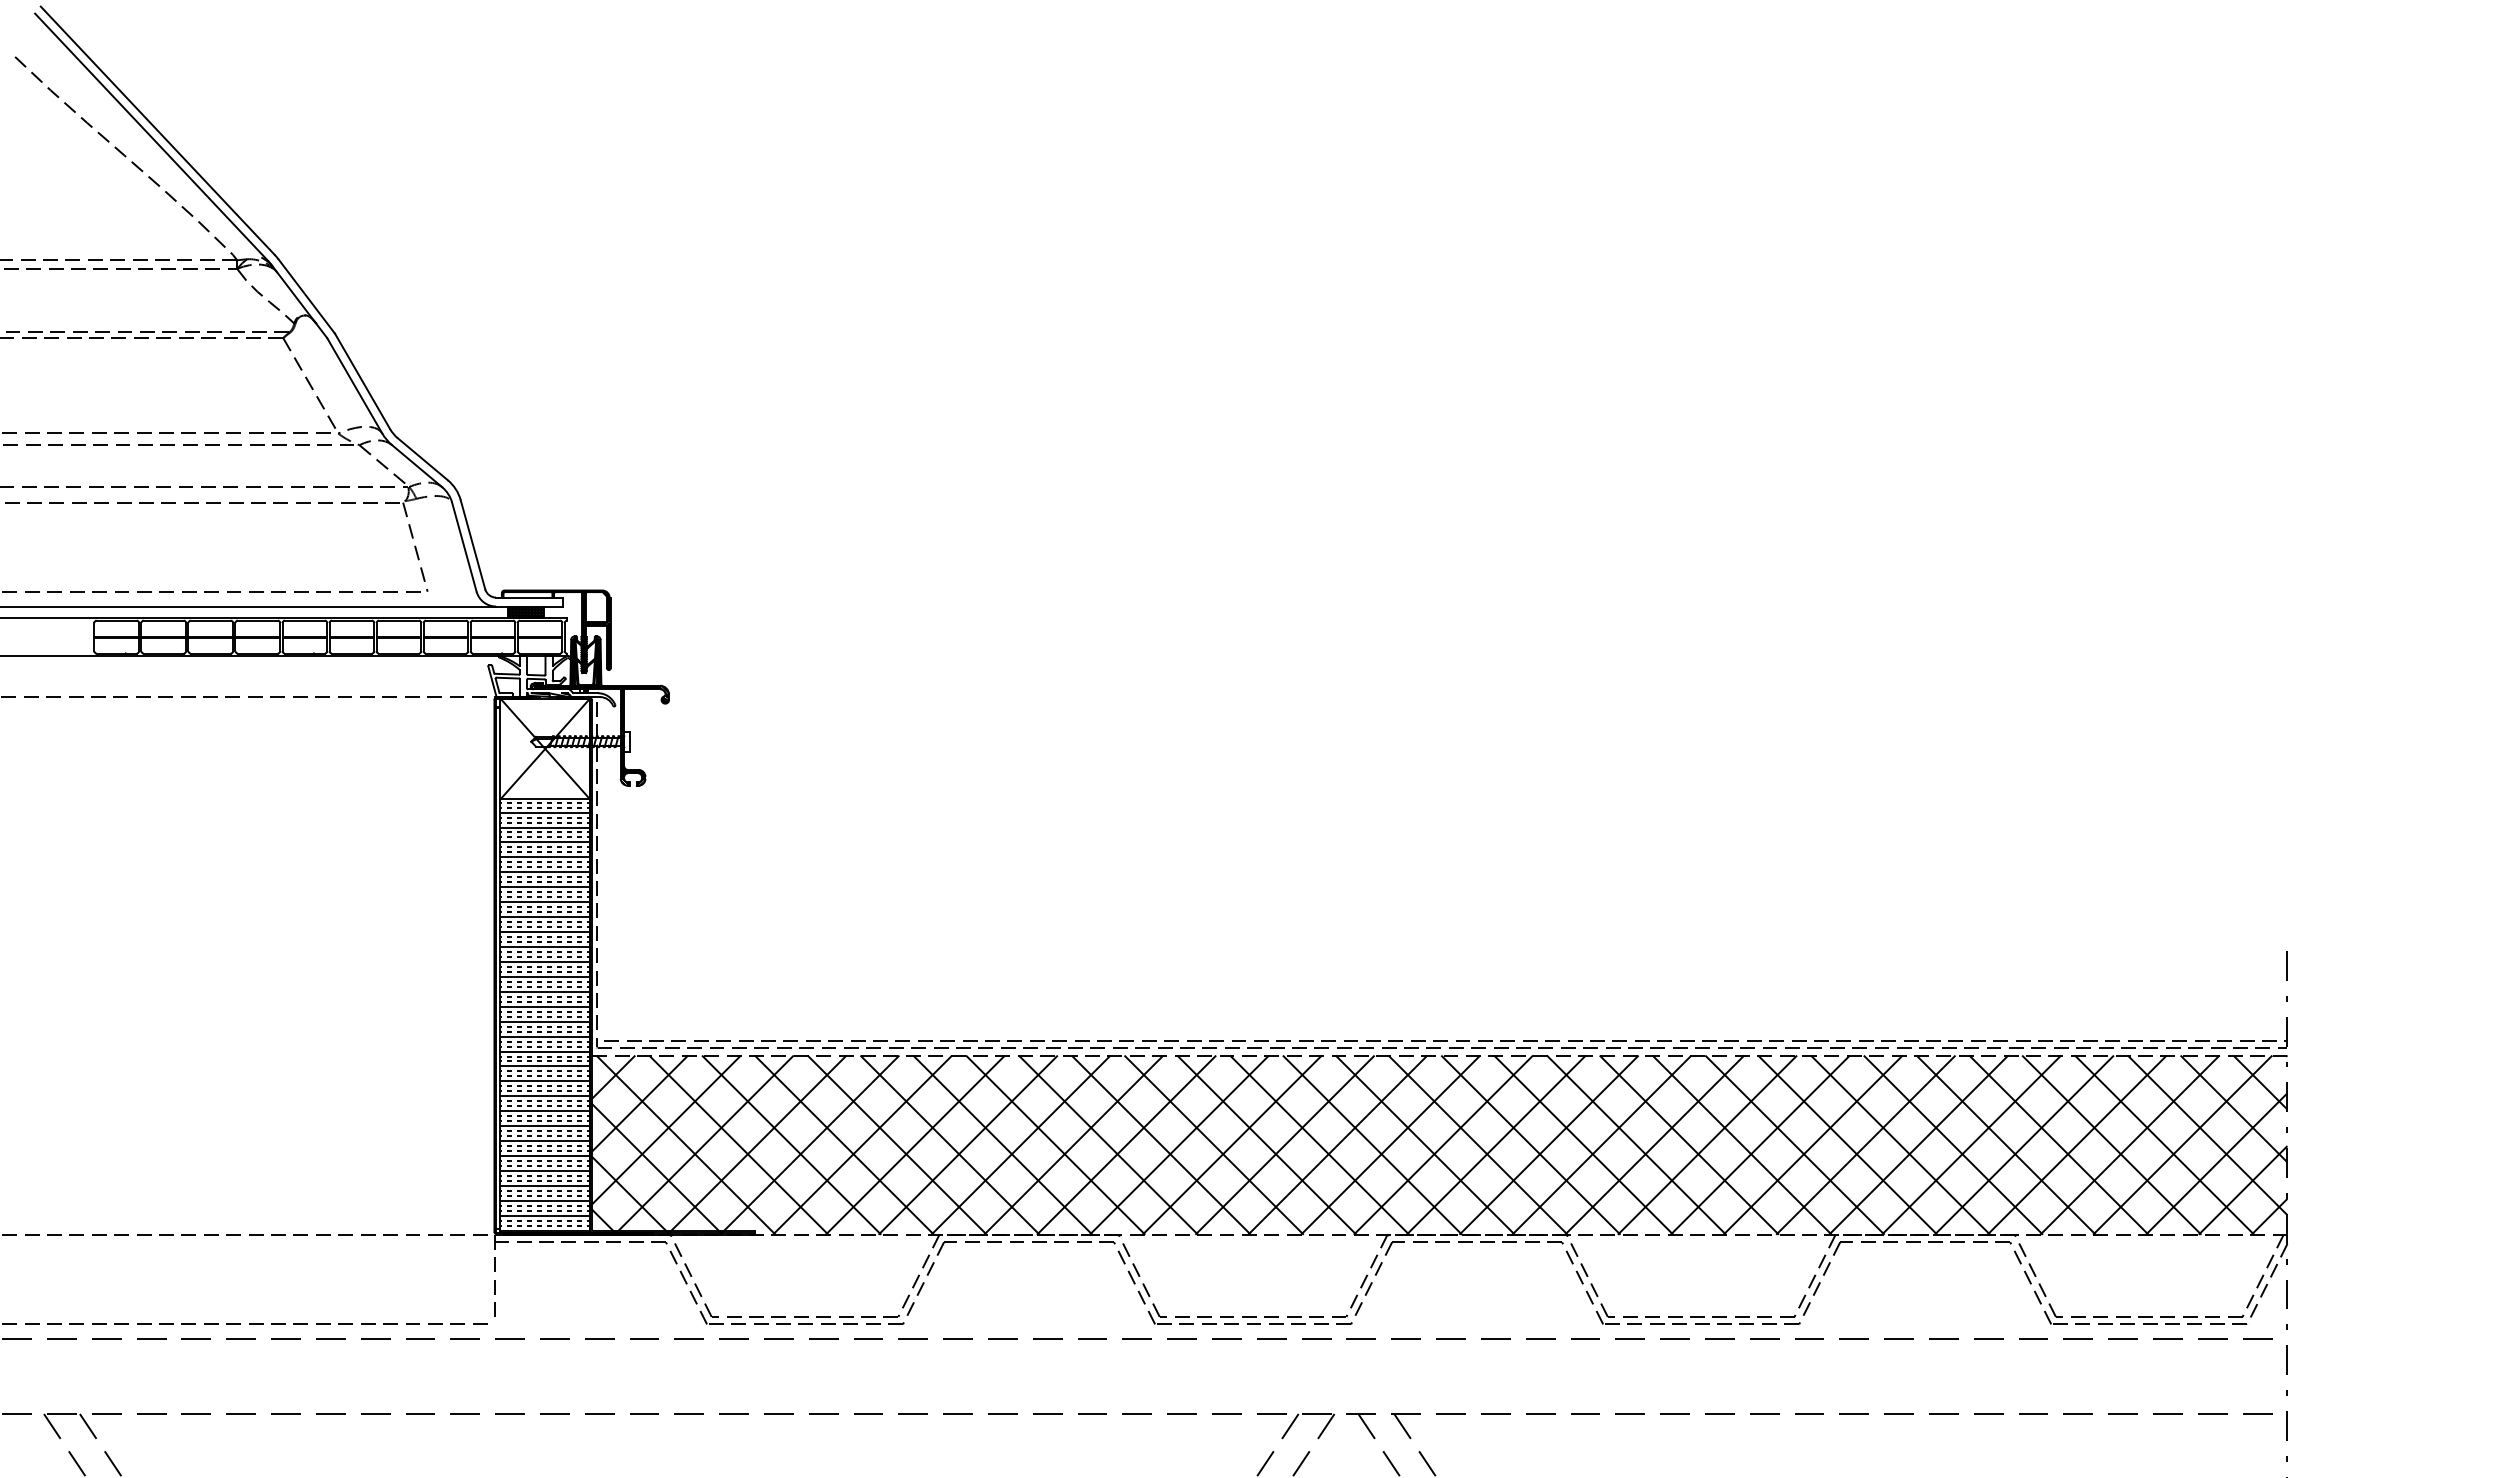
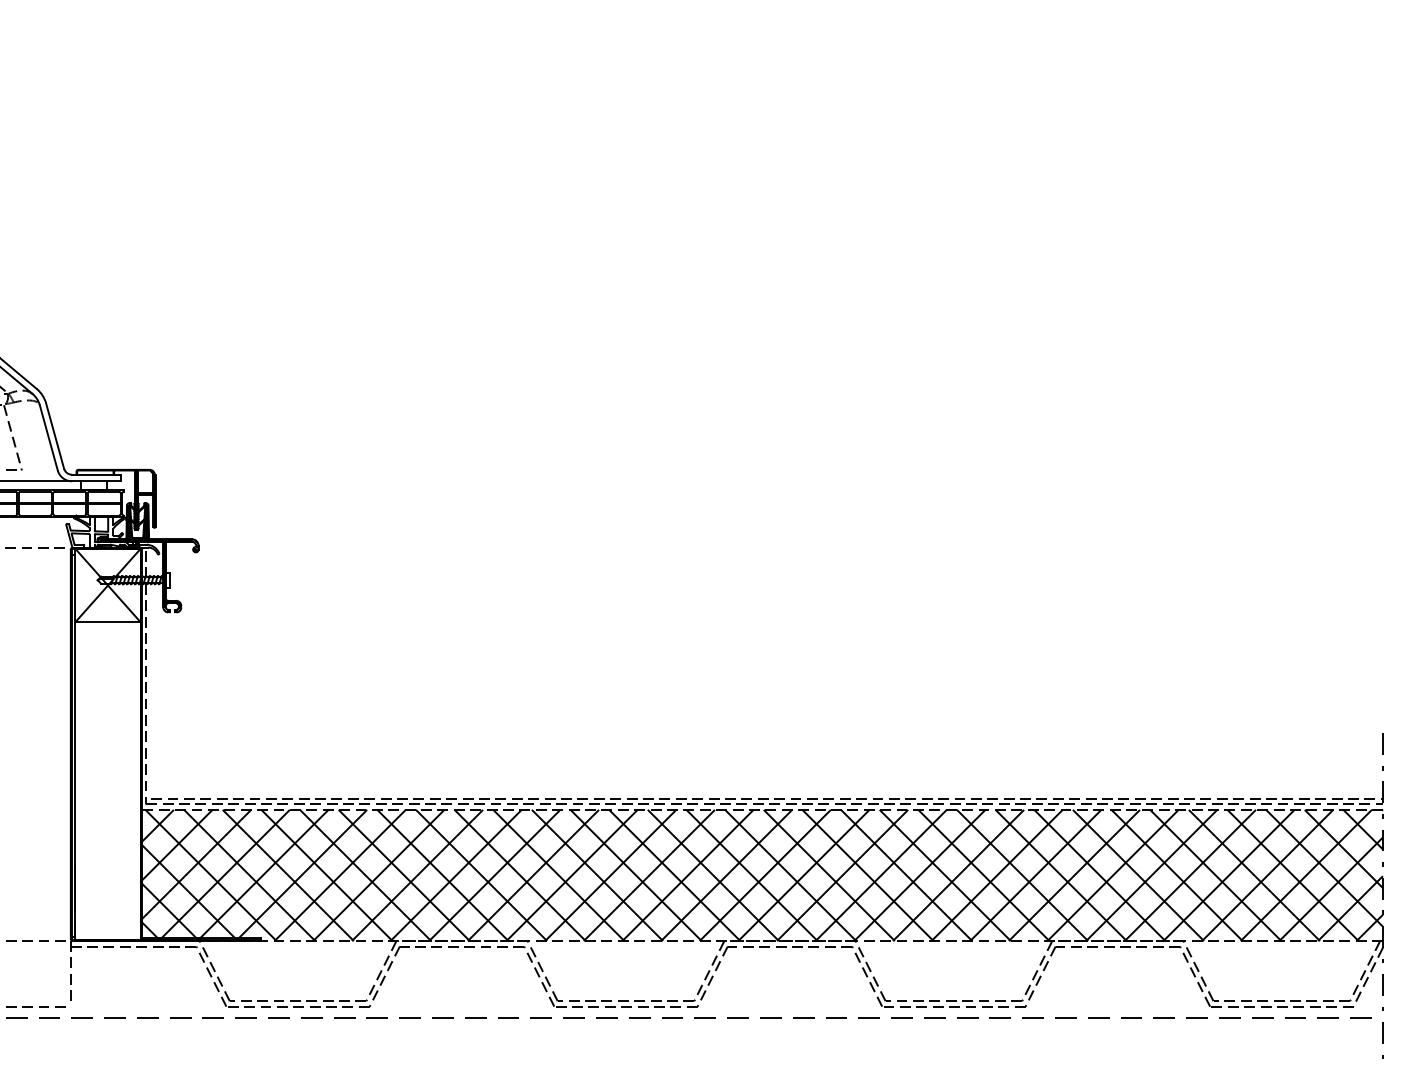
hatch: (525, 612) -> (93, 485), removed
hatch: (545, 1016) -> (108, 781), removed

